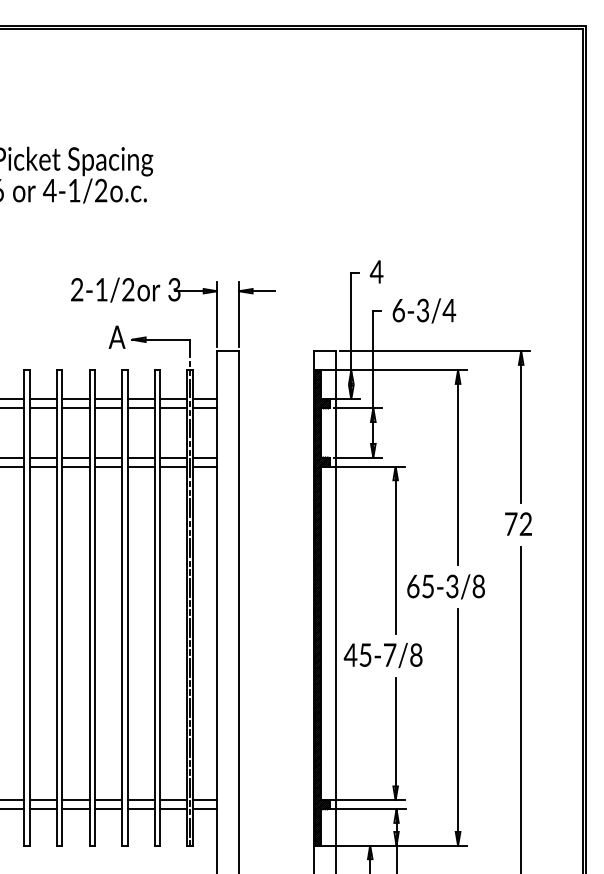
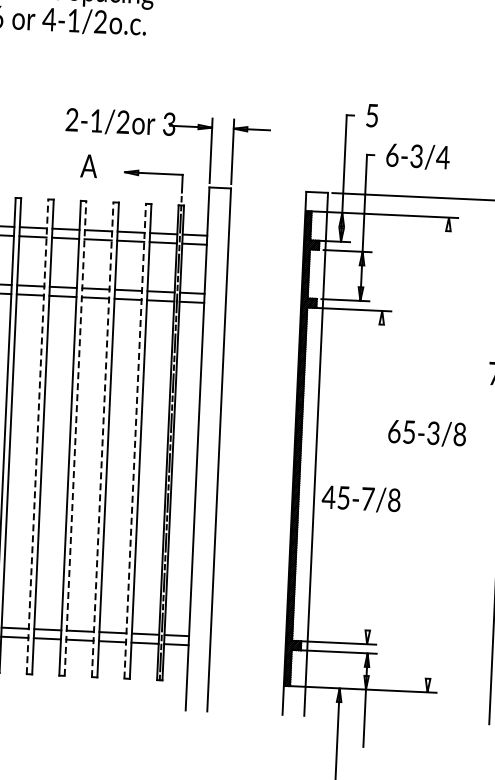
text: (376, 271) -> (372, 115), 4 -> 5
text: (116, 336) -> (88, 165), moved
line: (458, 467) -> (445, 314), removed
line: (395, 550) -> (378, 394), removed
line: (56, 607) -> (37, 436), solid -> dashed
line: (94, 607) -> (75, 438), solid -> dashed
line: (122, 607) -> (103, 439), solid -> dashed
line: (154, 607) -> (135, 440), solid -> dashed
line: (458, 726) -> (433, 573), removed
line: (395, 738) -> (369, 582), removed

